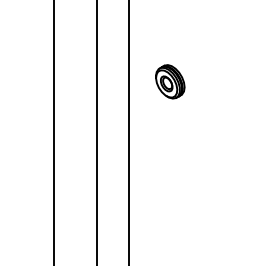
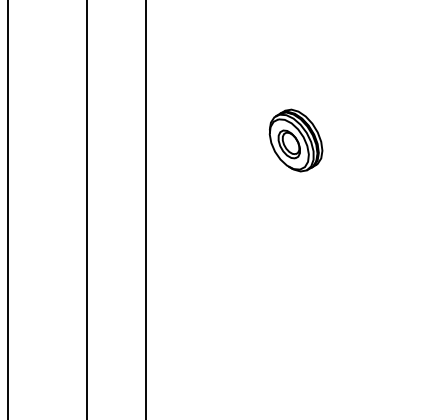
part: (170, 81) -> (296, 139), moved

